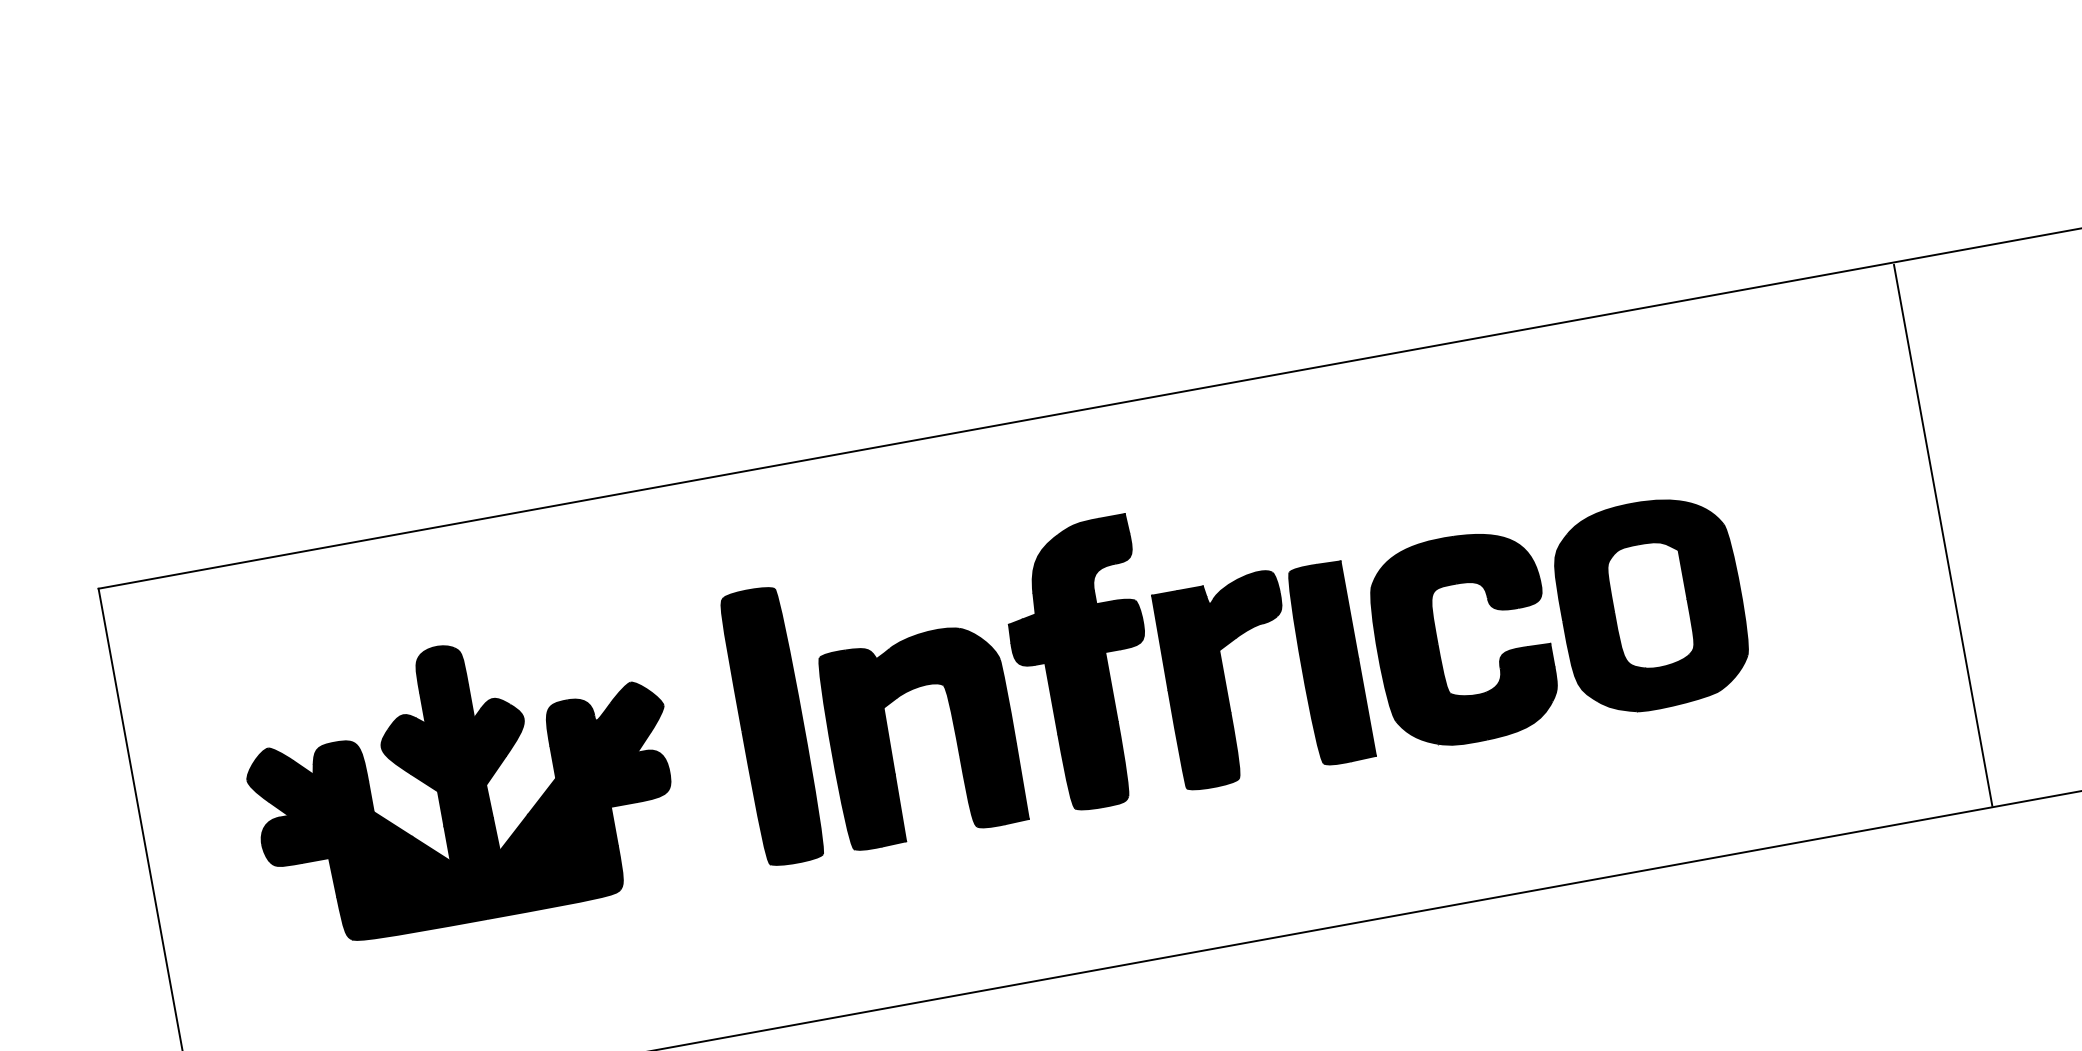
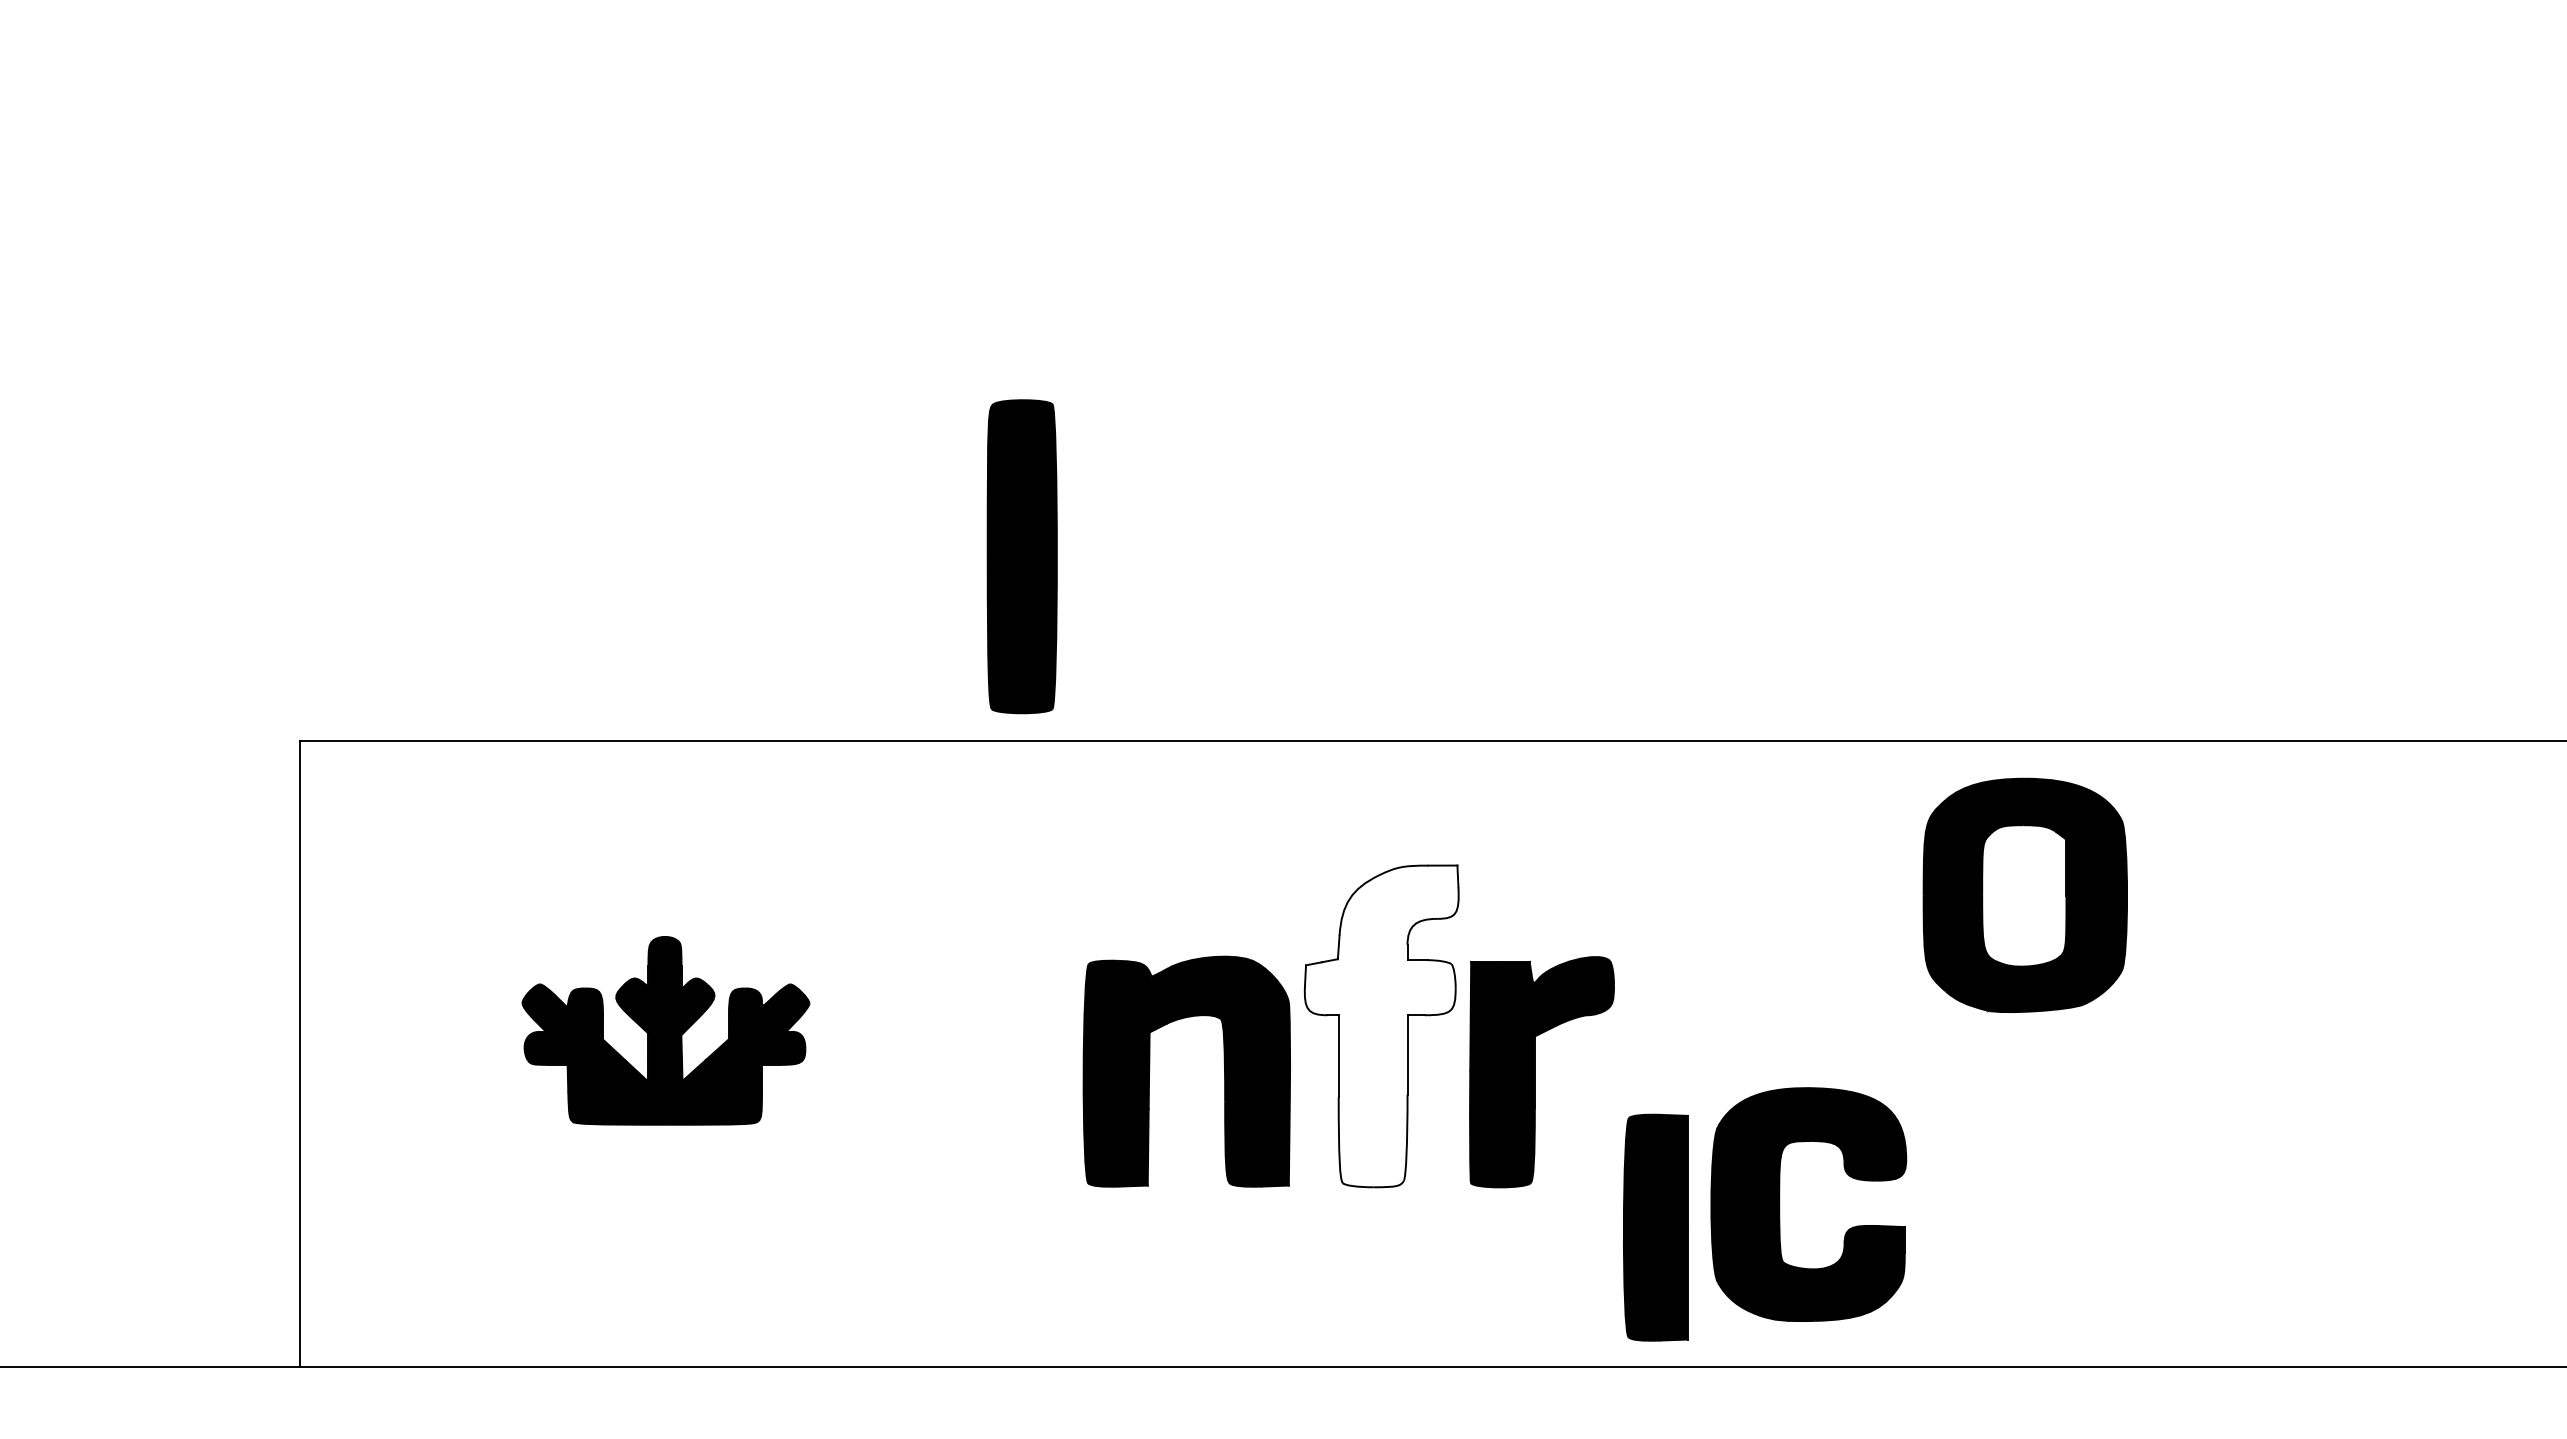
line: (1942, 535) -> (2363, 1054), removed
part: (1650, 604) -> (2024, 894), moved
part: (1438, 643) -> (1780, 1204), moved
part: (1329, 663) -> (1655, 1227), moved
fill: (1084, 666) -> (1381, 1026), removed
part: (771, 726) -> (1021, 556), moved
part: (462, 782) -> (665, 1030), size x0.6

